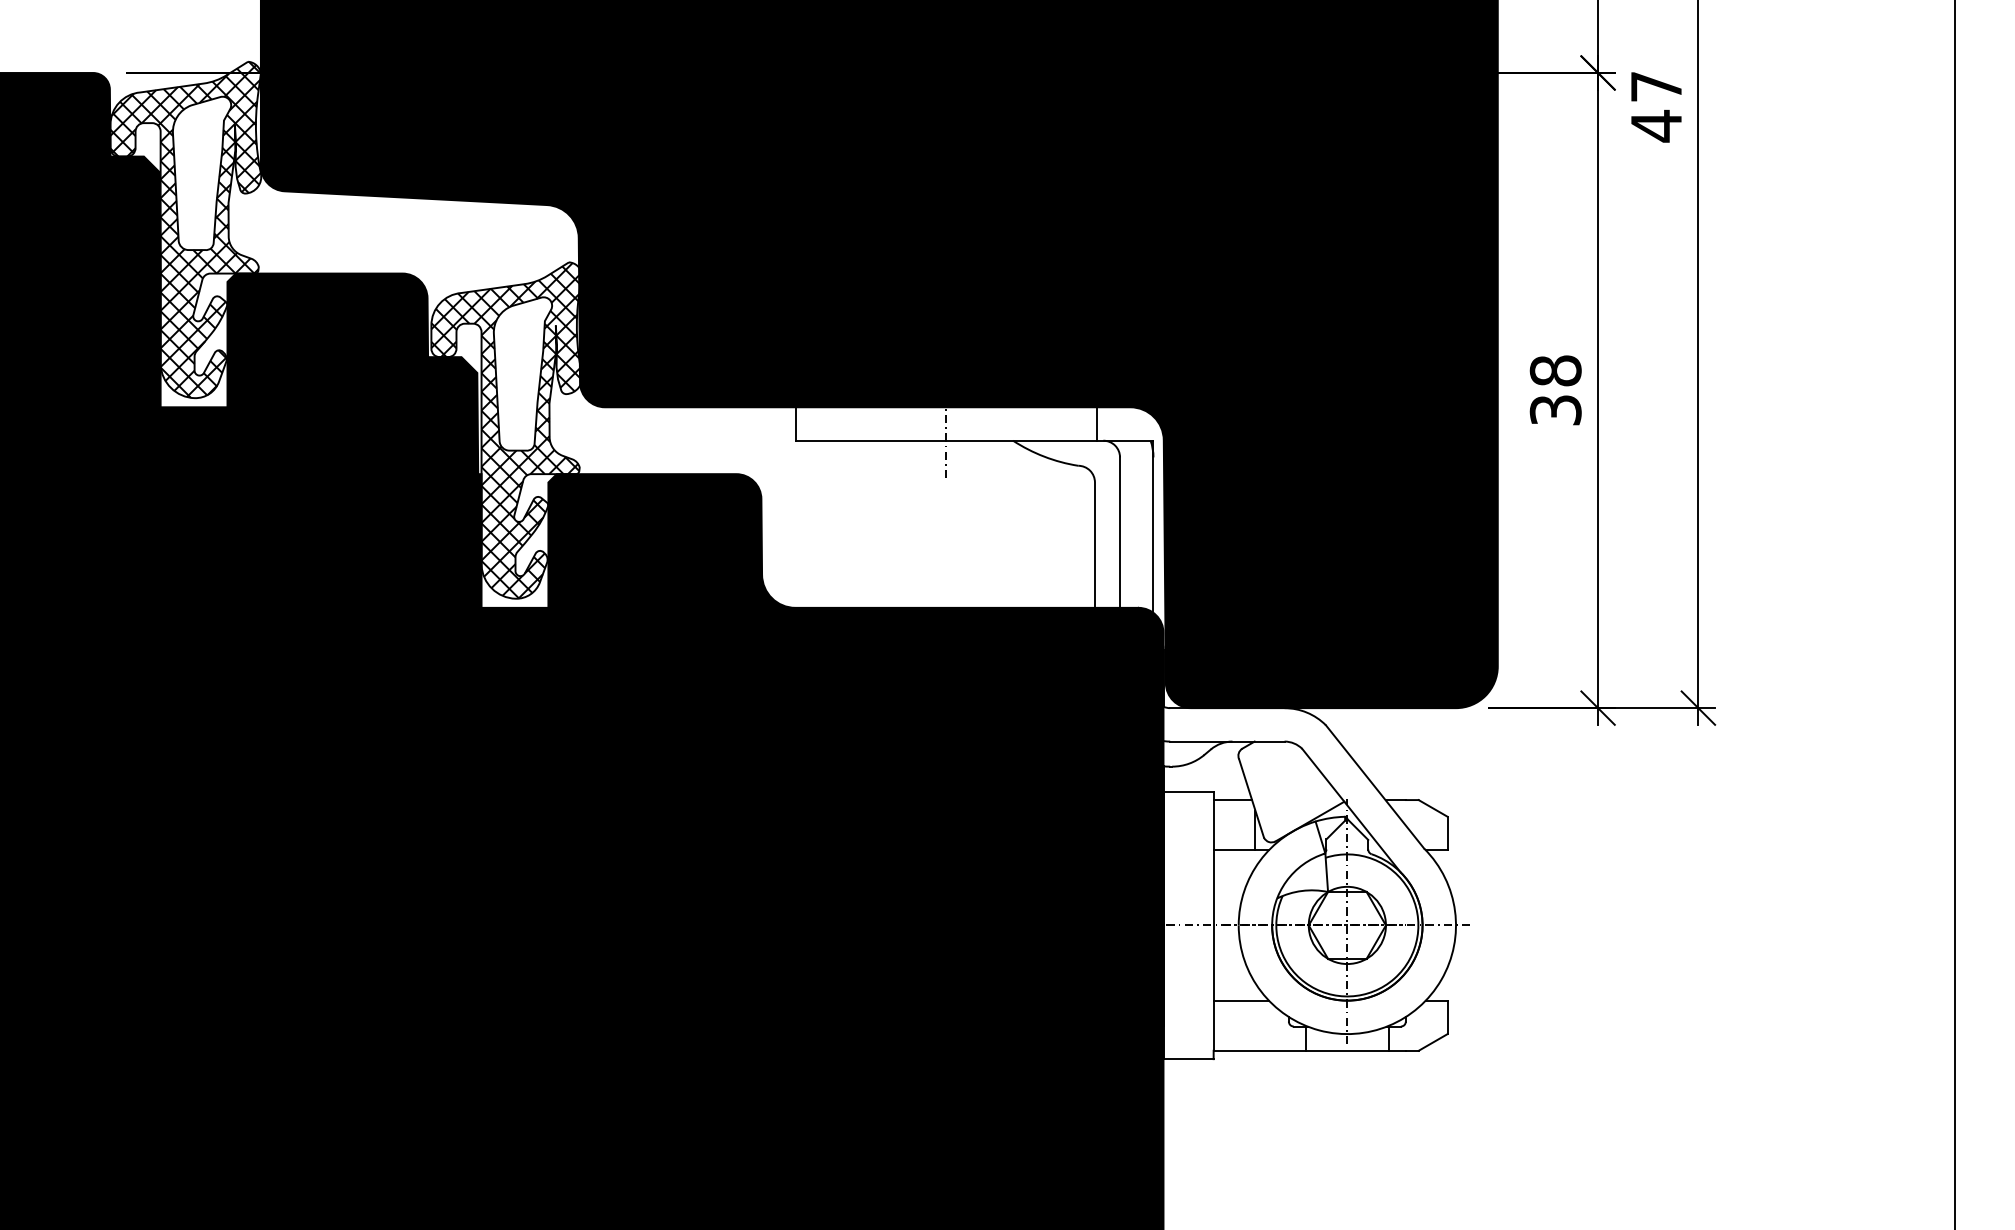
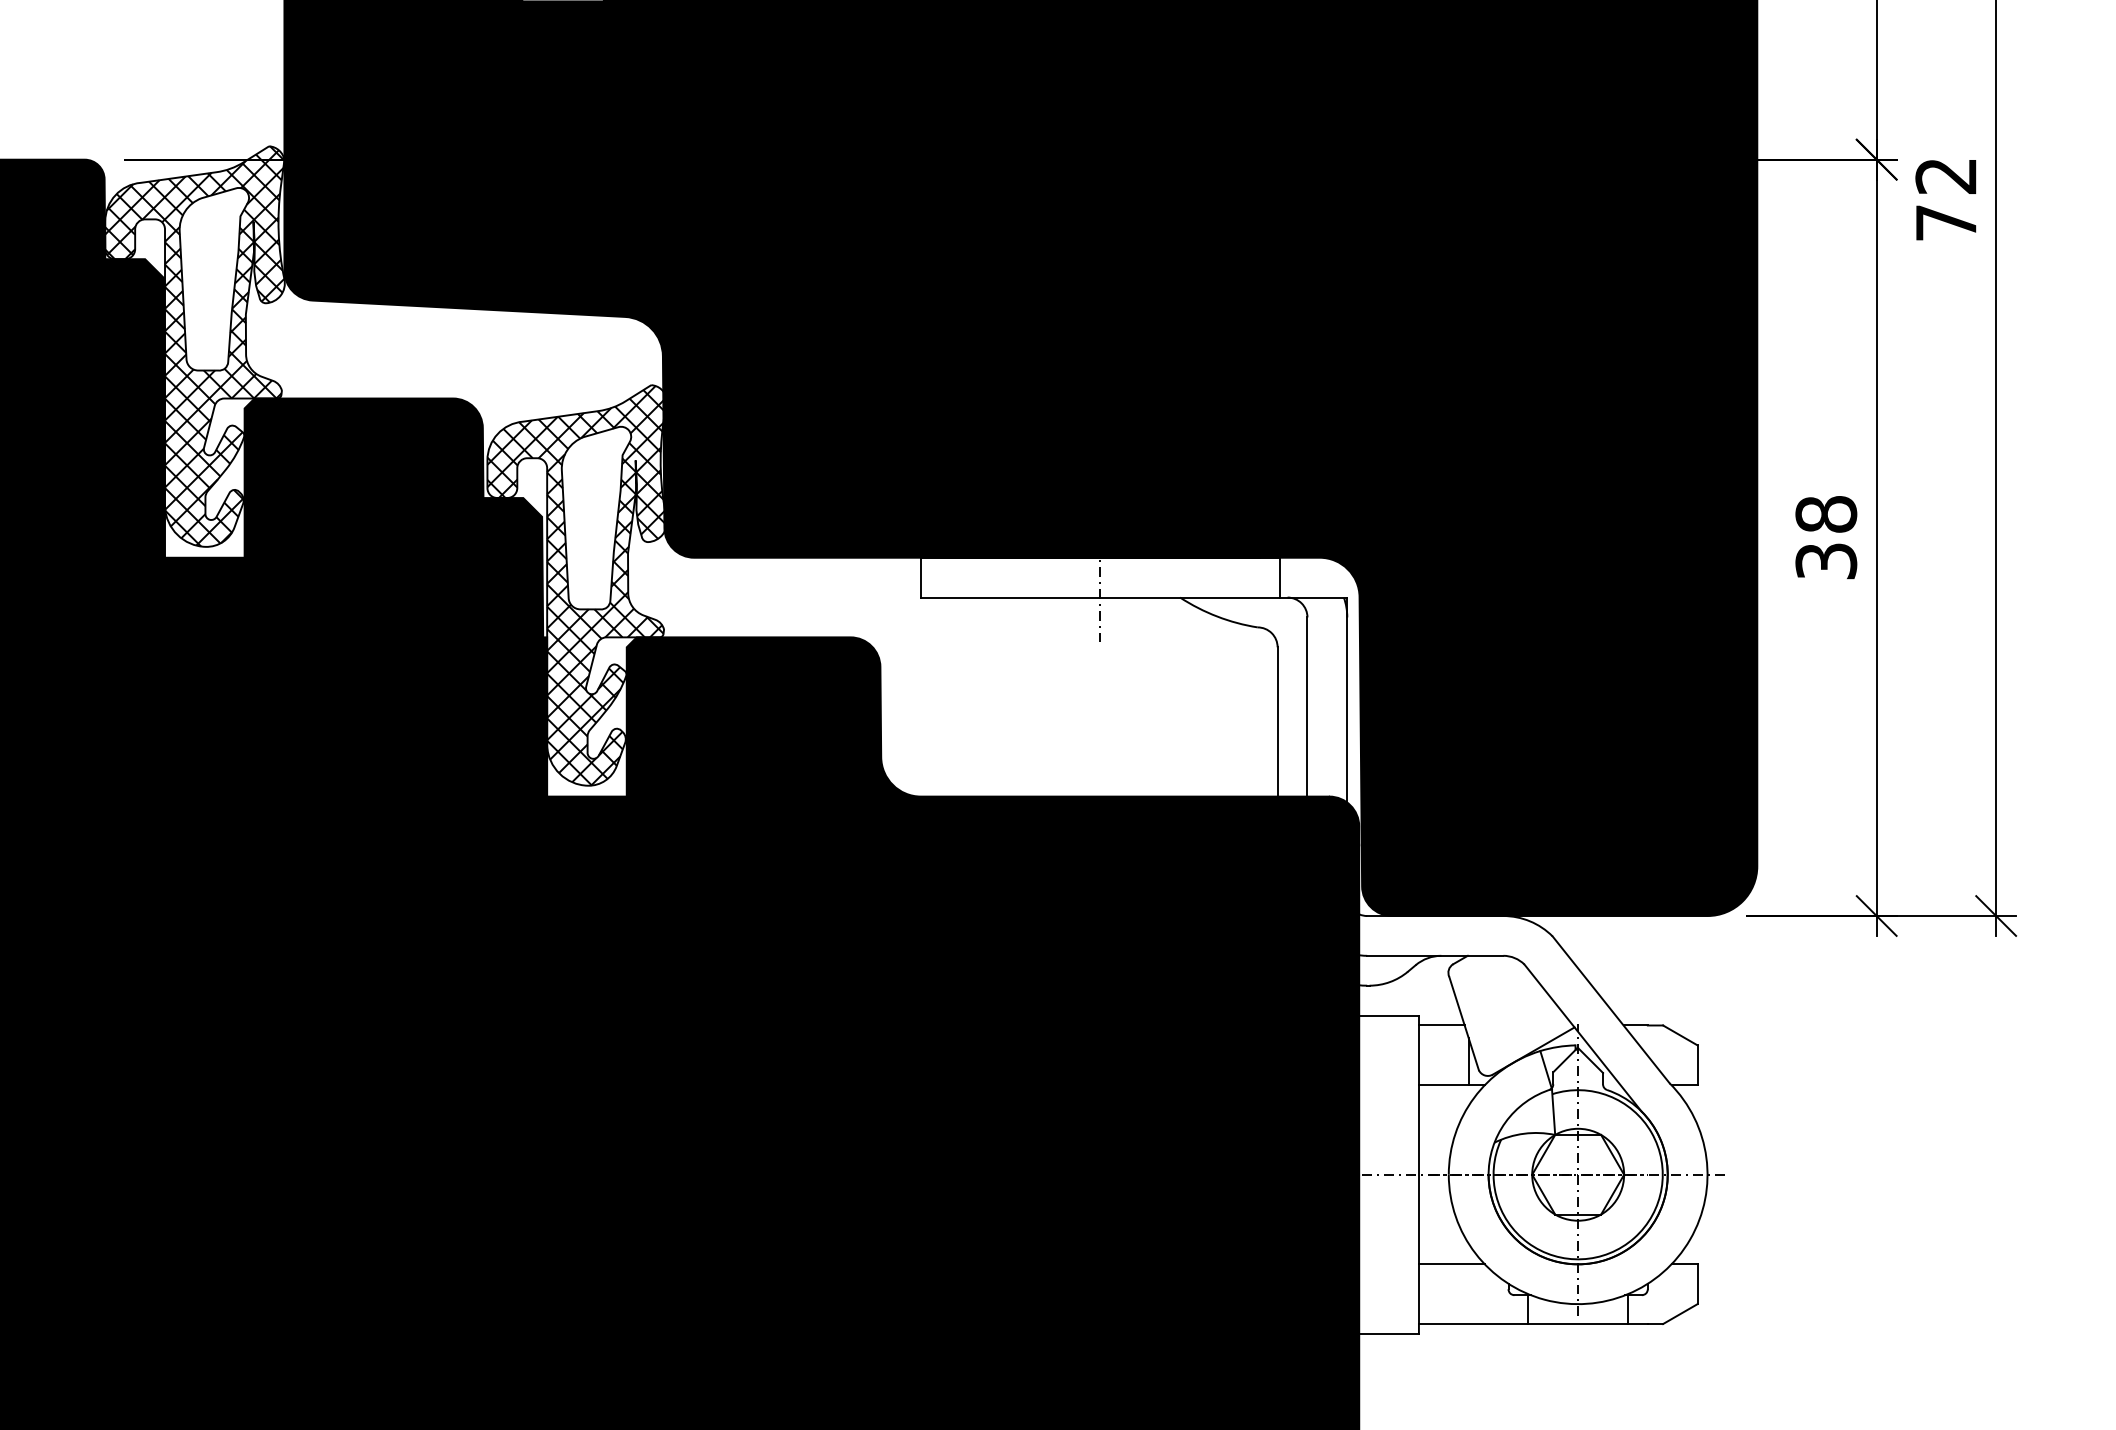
text: (1655, 107) -> (1945, 200), 47 -> 72

